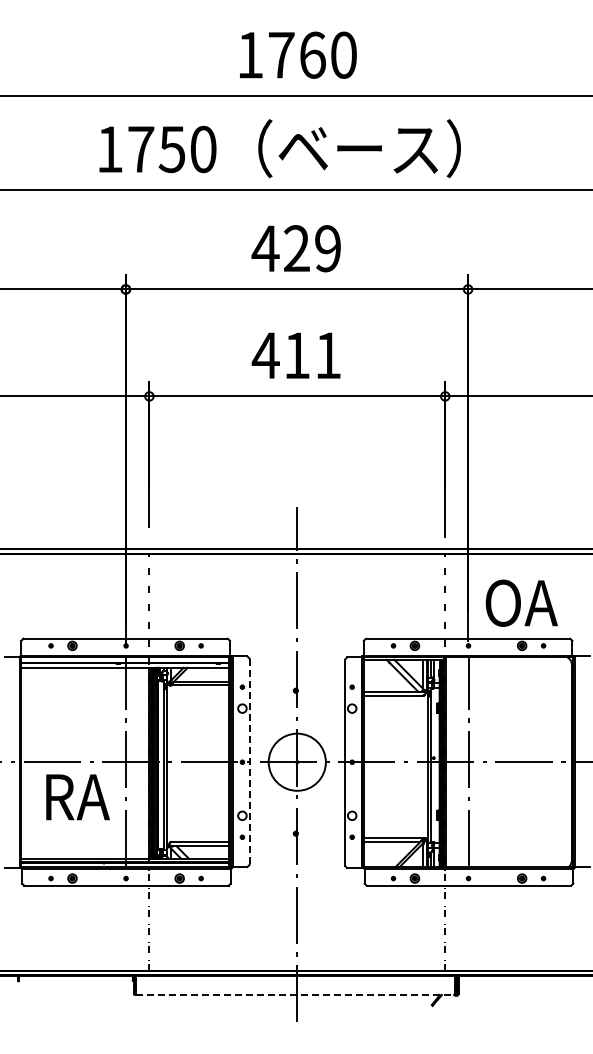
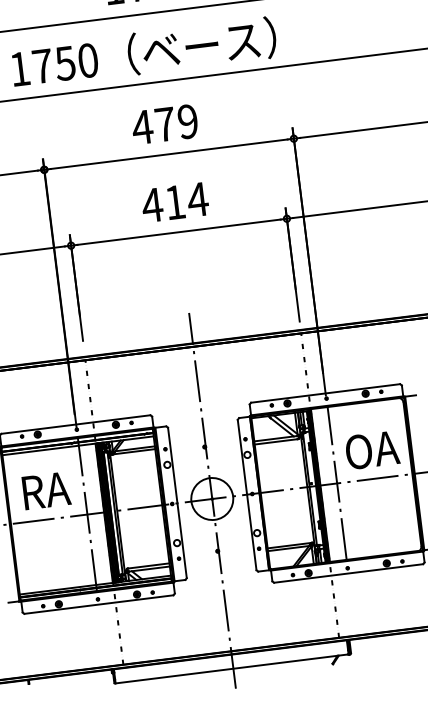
text: (296, 248) -> (165, 124), 429 -> 479
text: (328, 355) -> (198, 199), 411 -> 414
text: (521, 602) -> (372, 449), moved
line: (249, 762) -> (177, 503), dashed -> solid
text: (77, 797) -> (46, 490), moved
line: (295, 994) -> (232, 668), dashed -> solid

